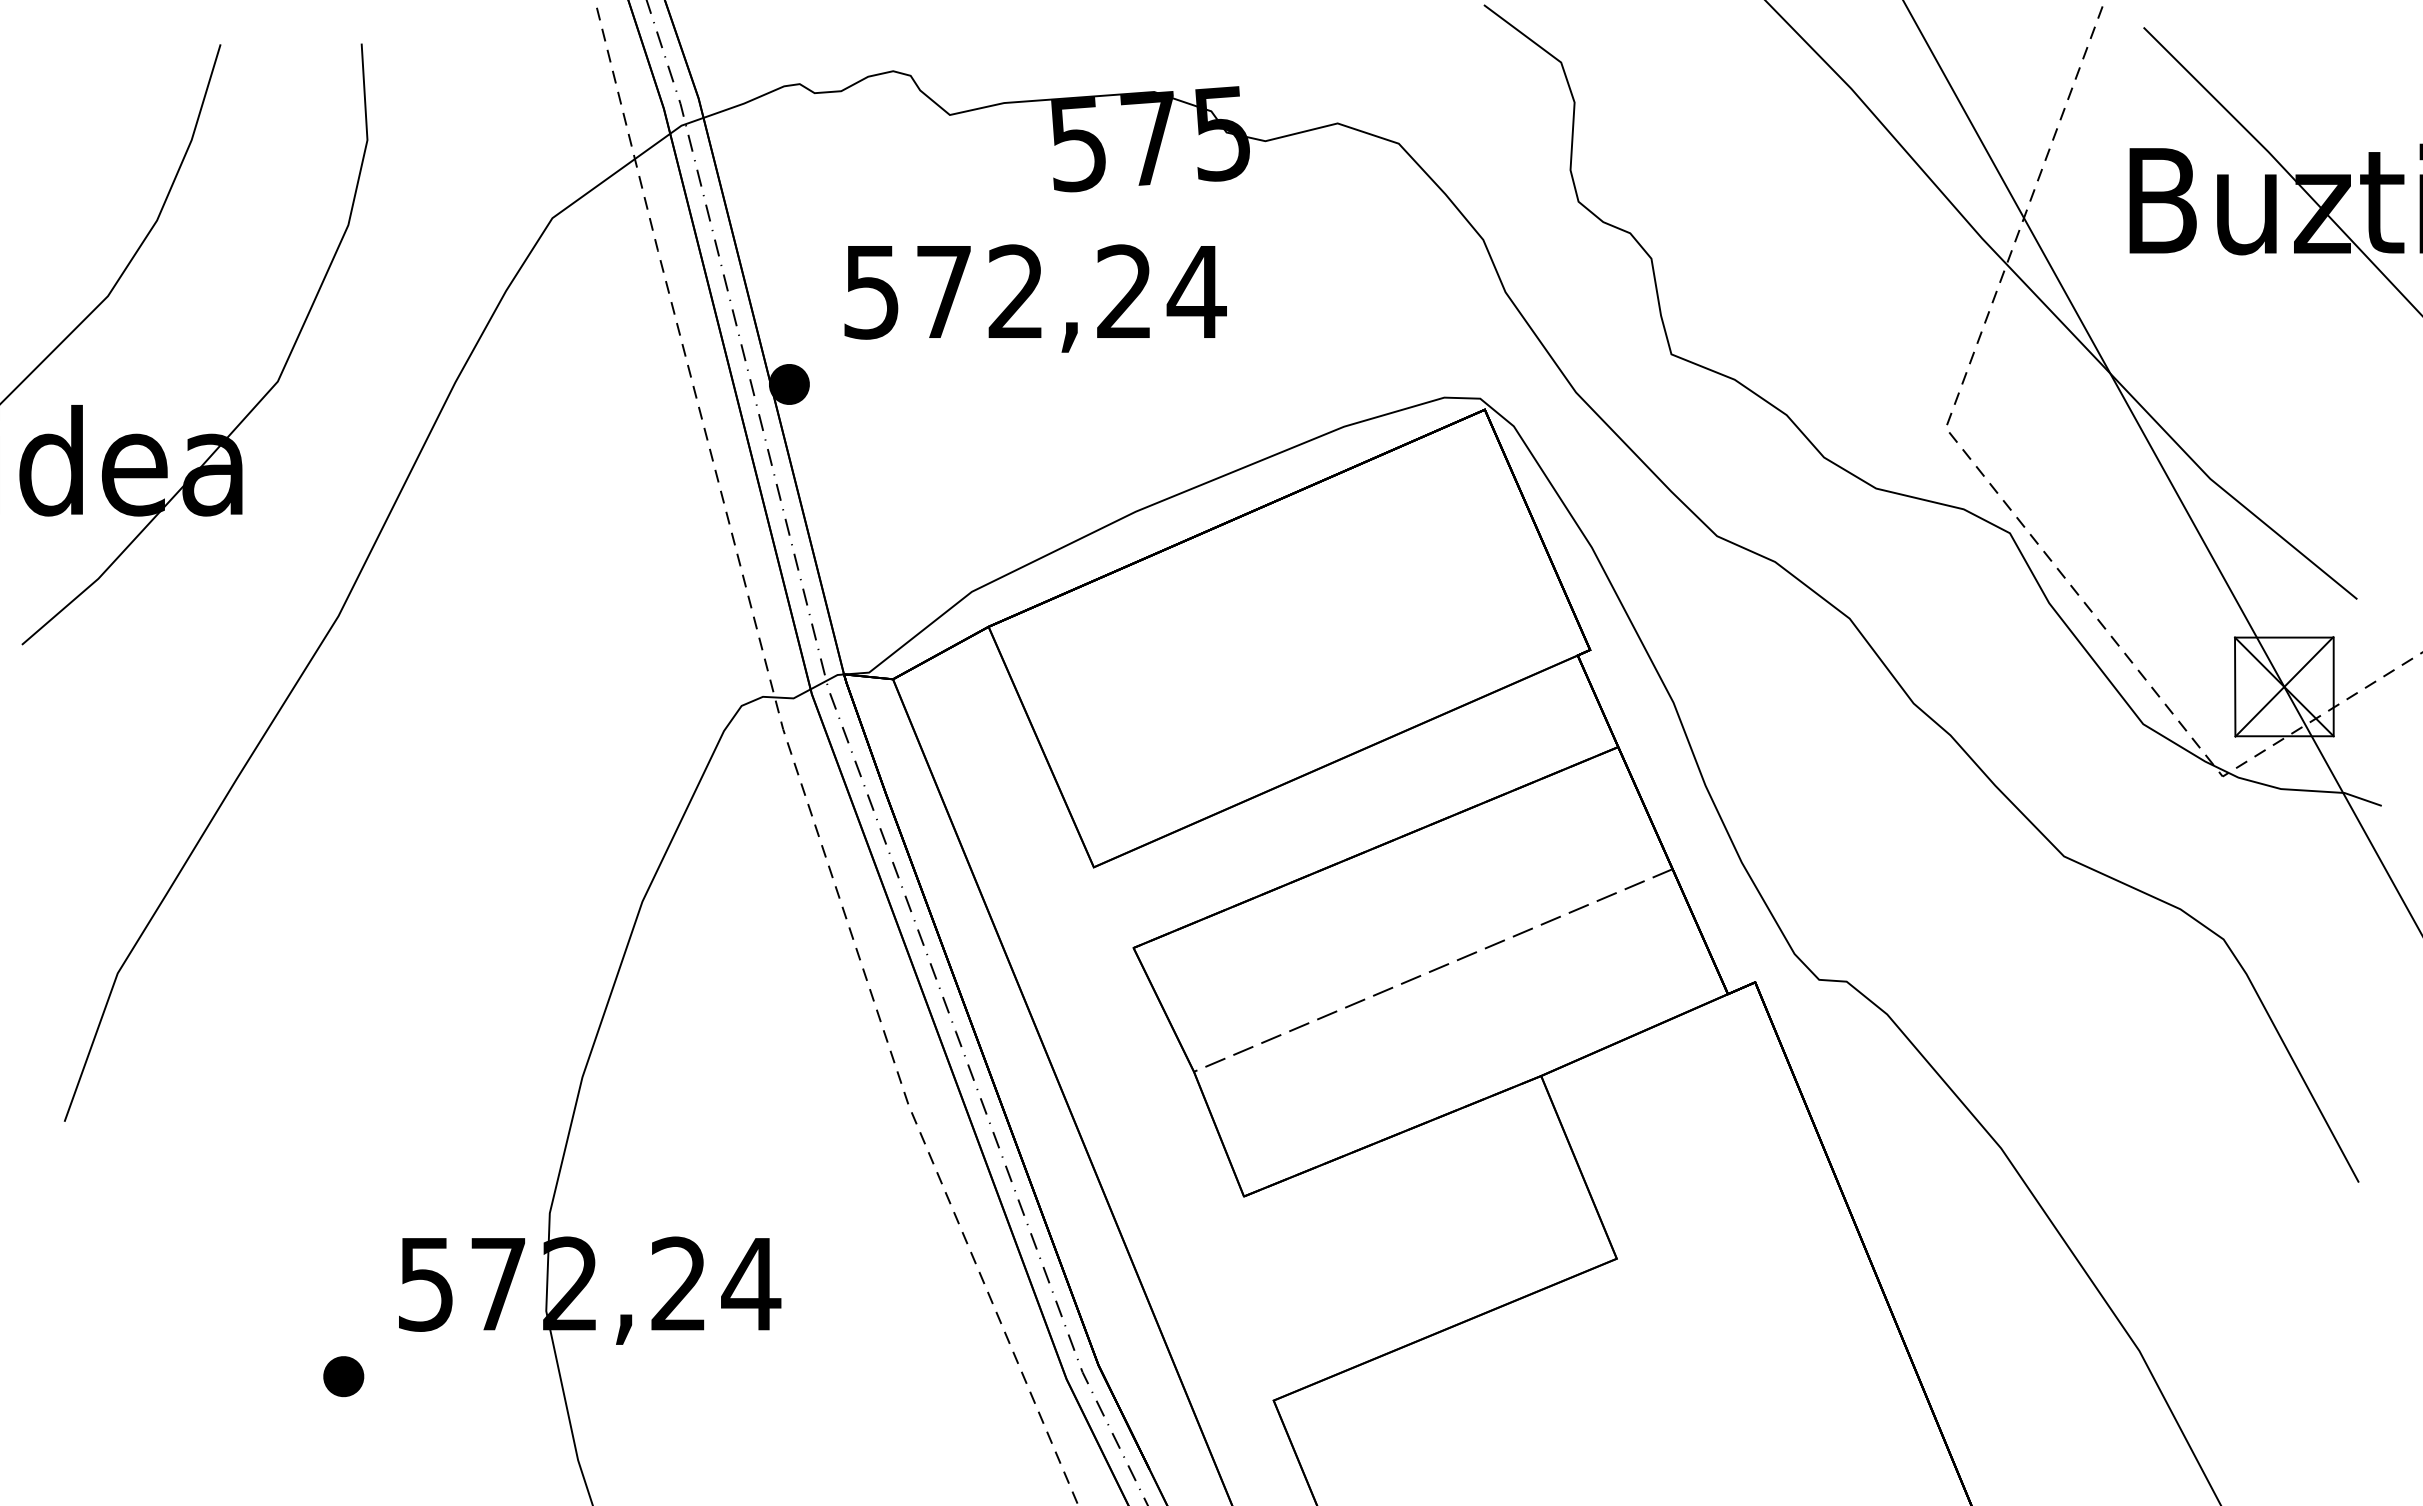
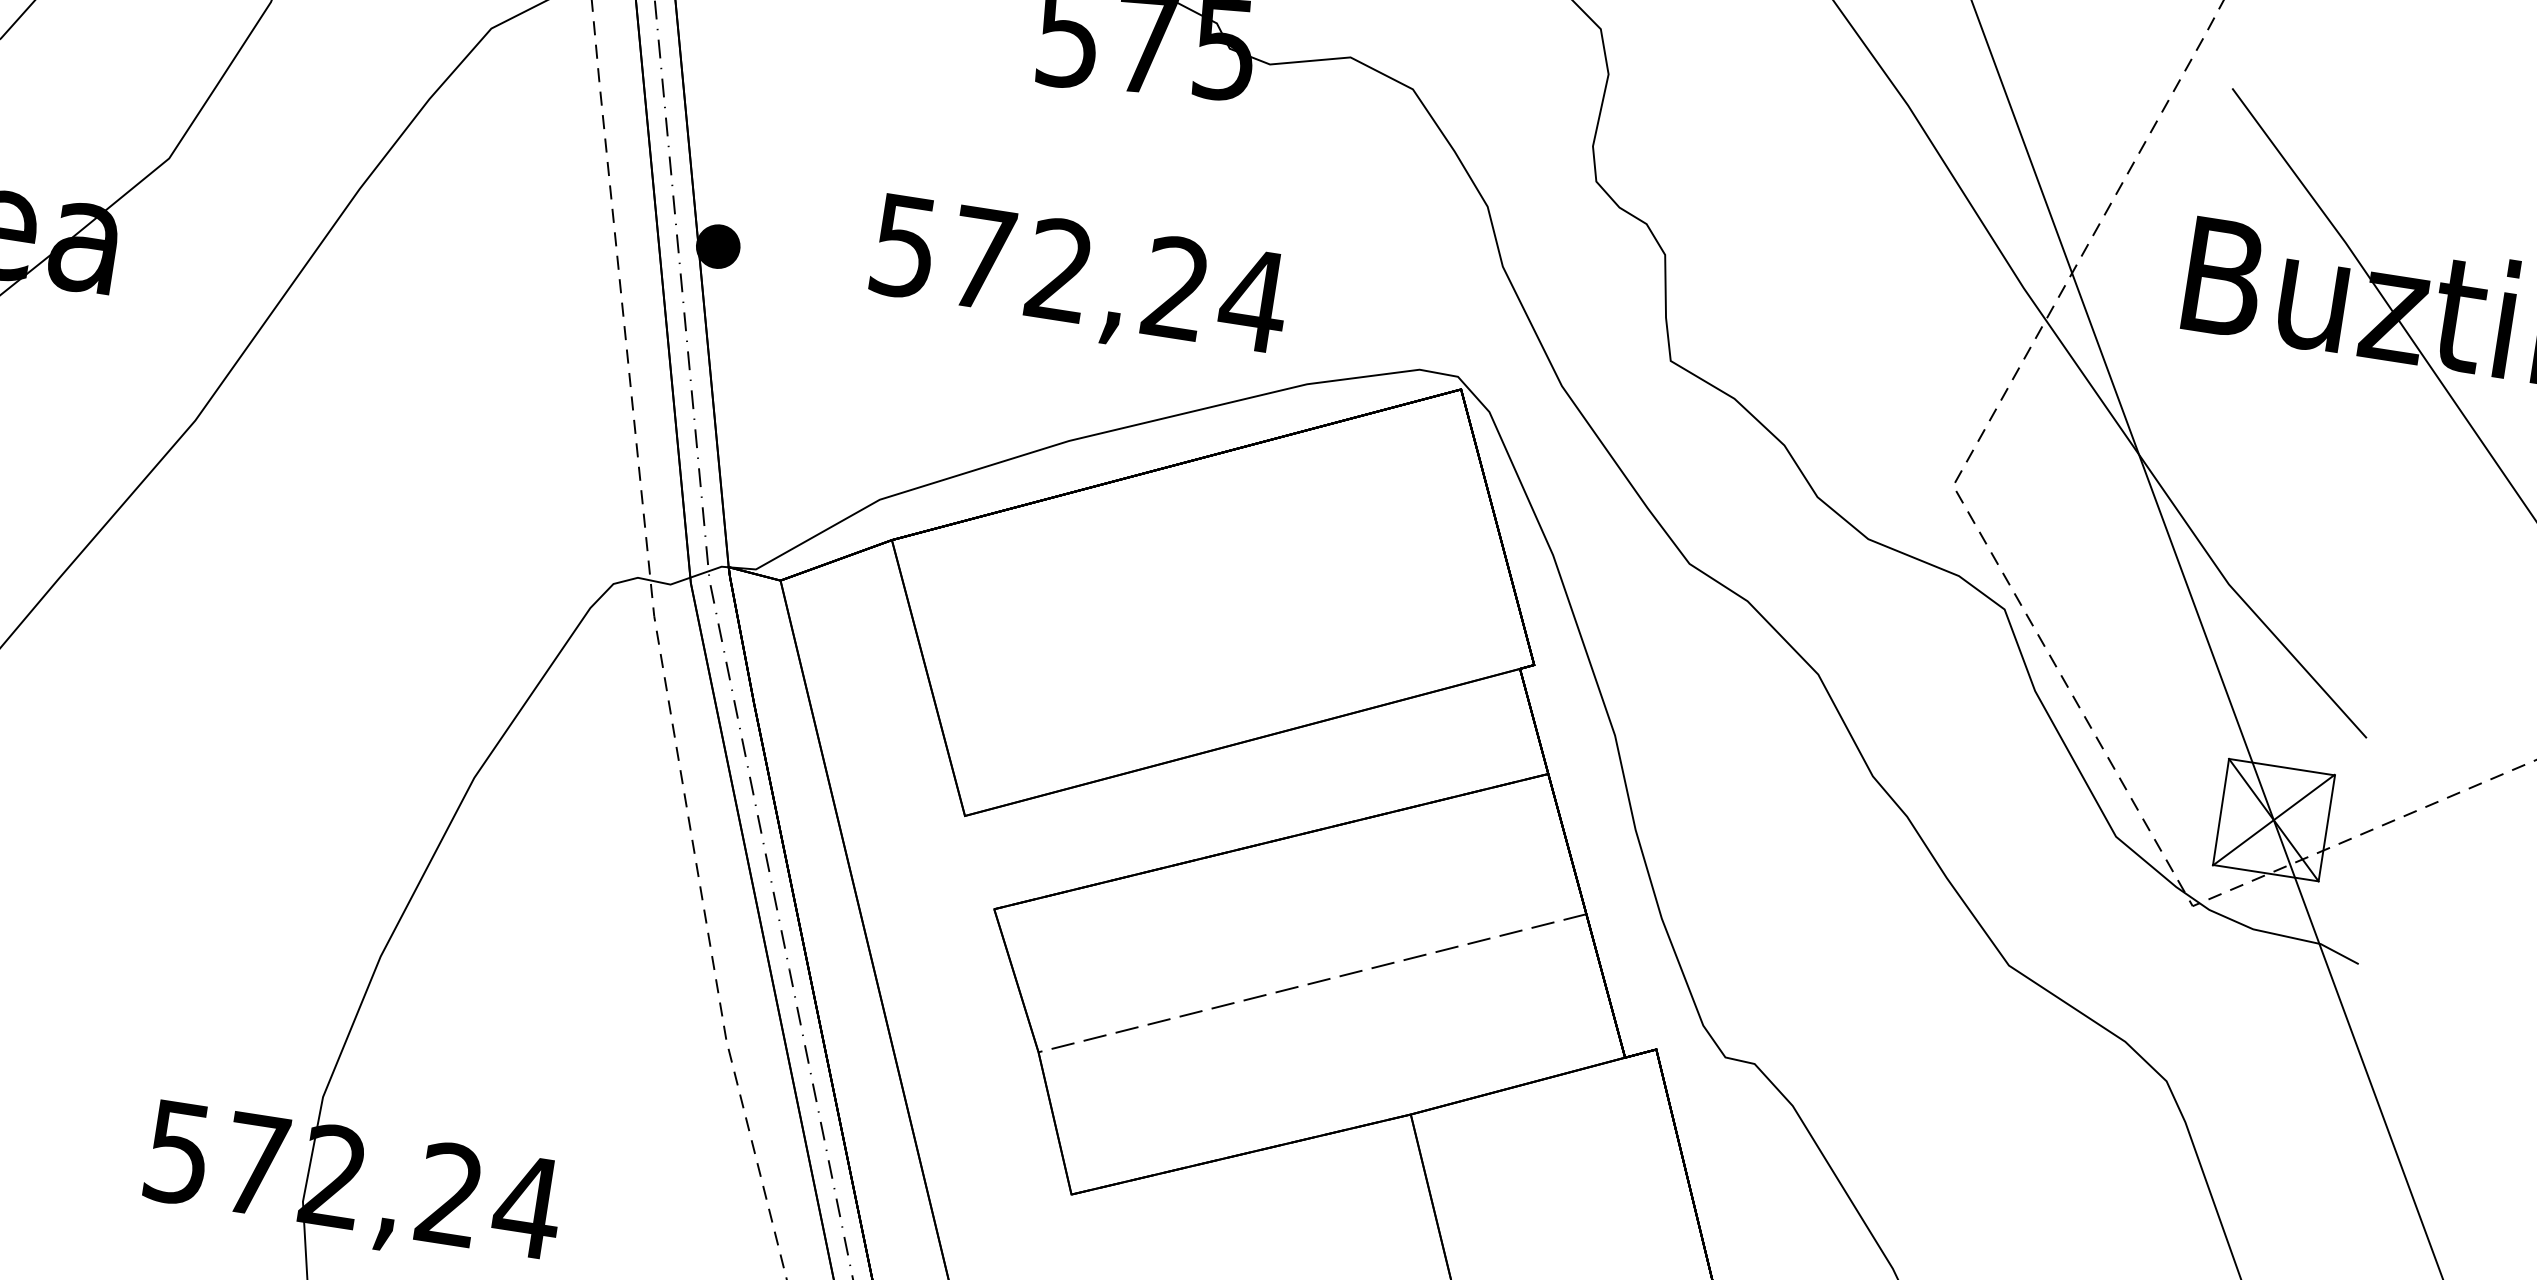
text: (1035, 298) -> (1079, 280), moved
part: (343, 1376) -> (74, 1238), removed

